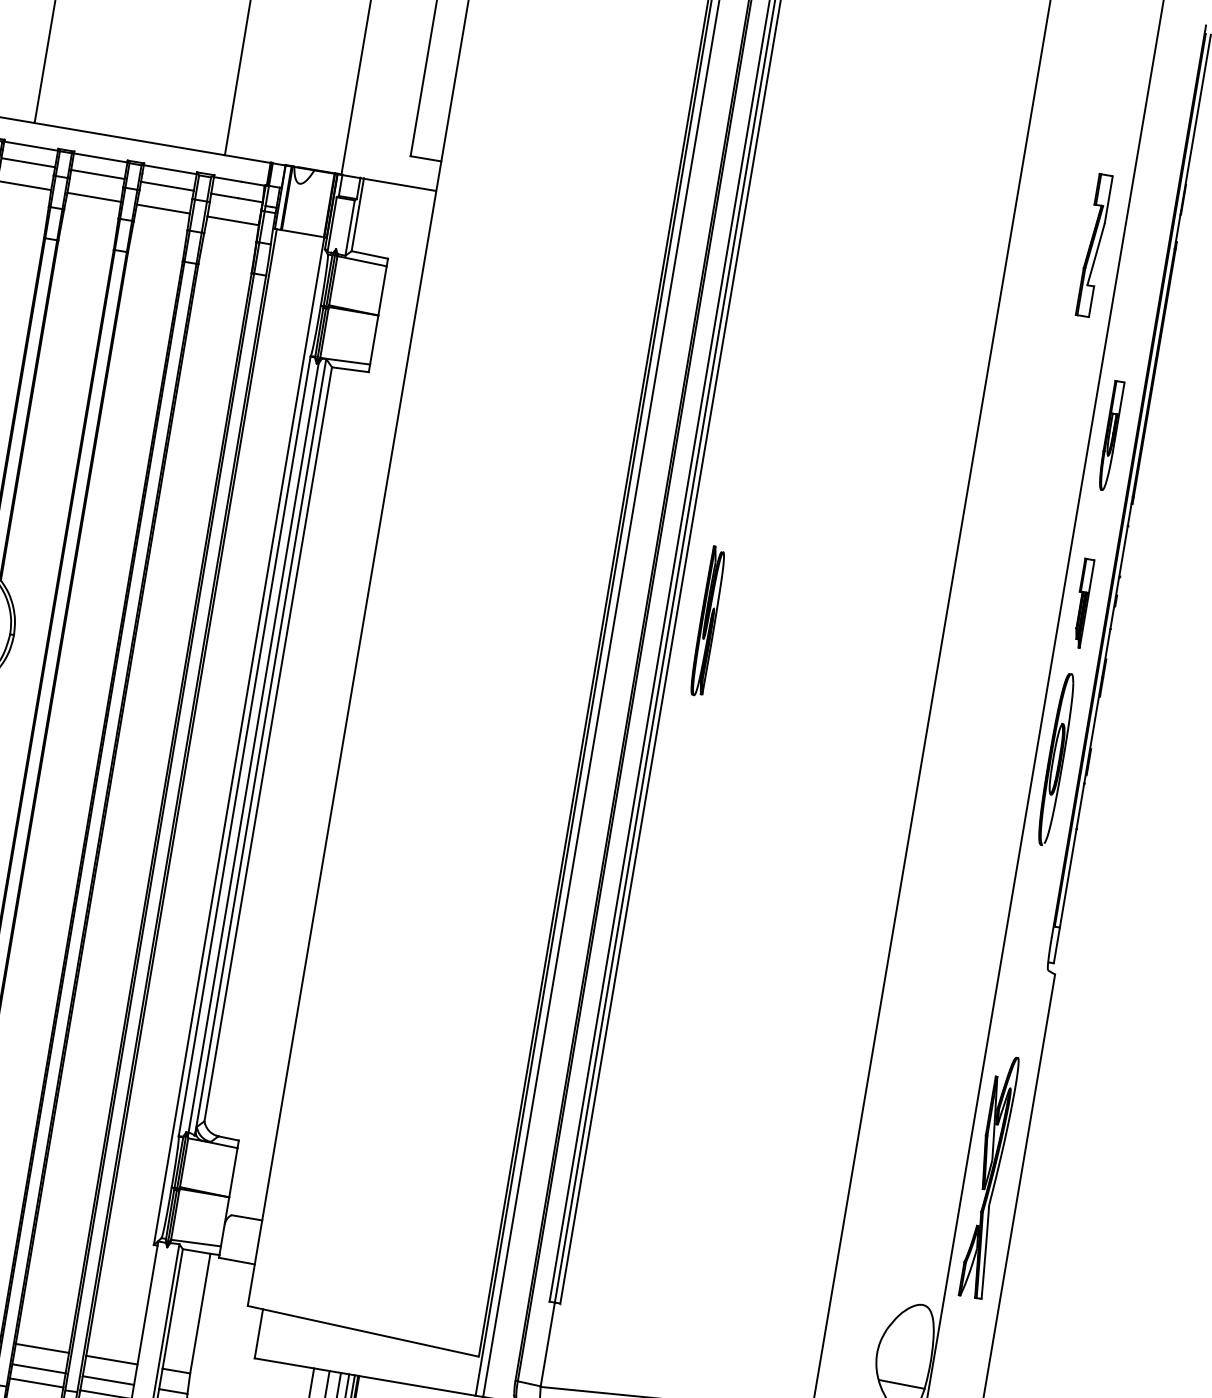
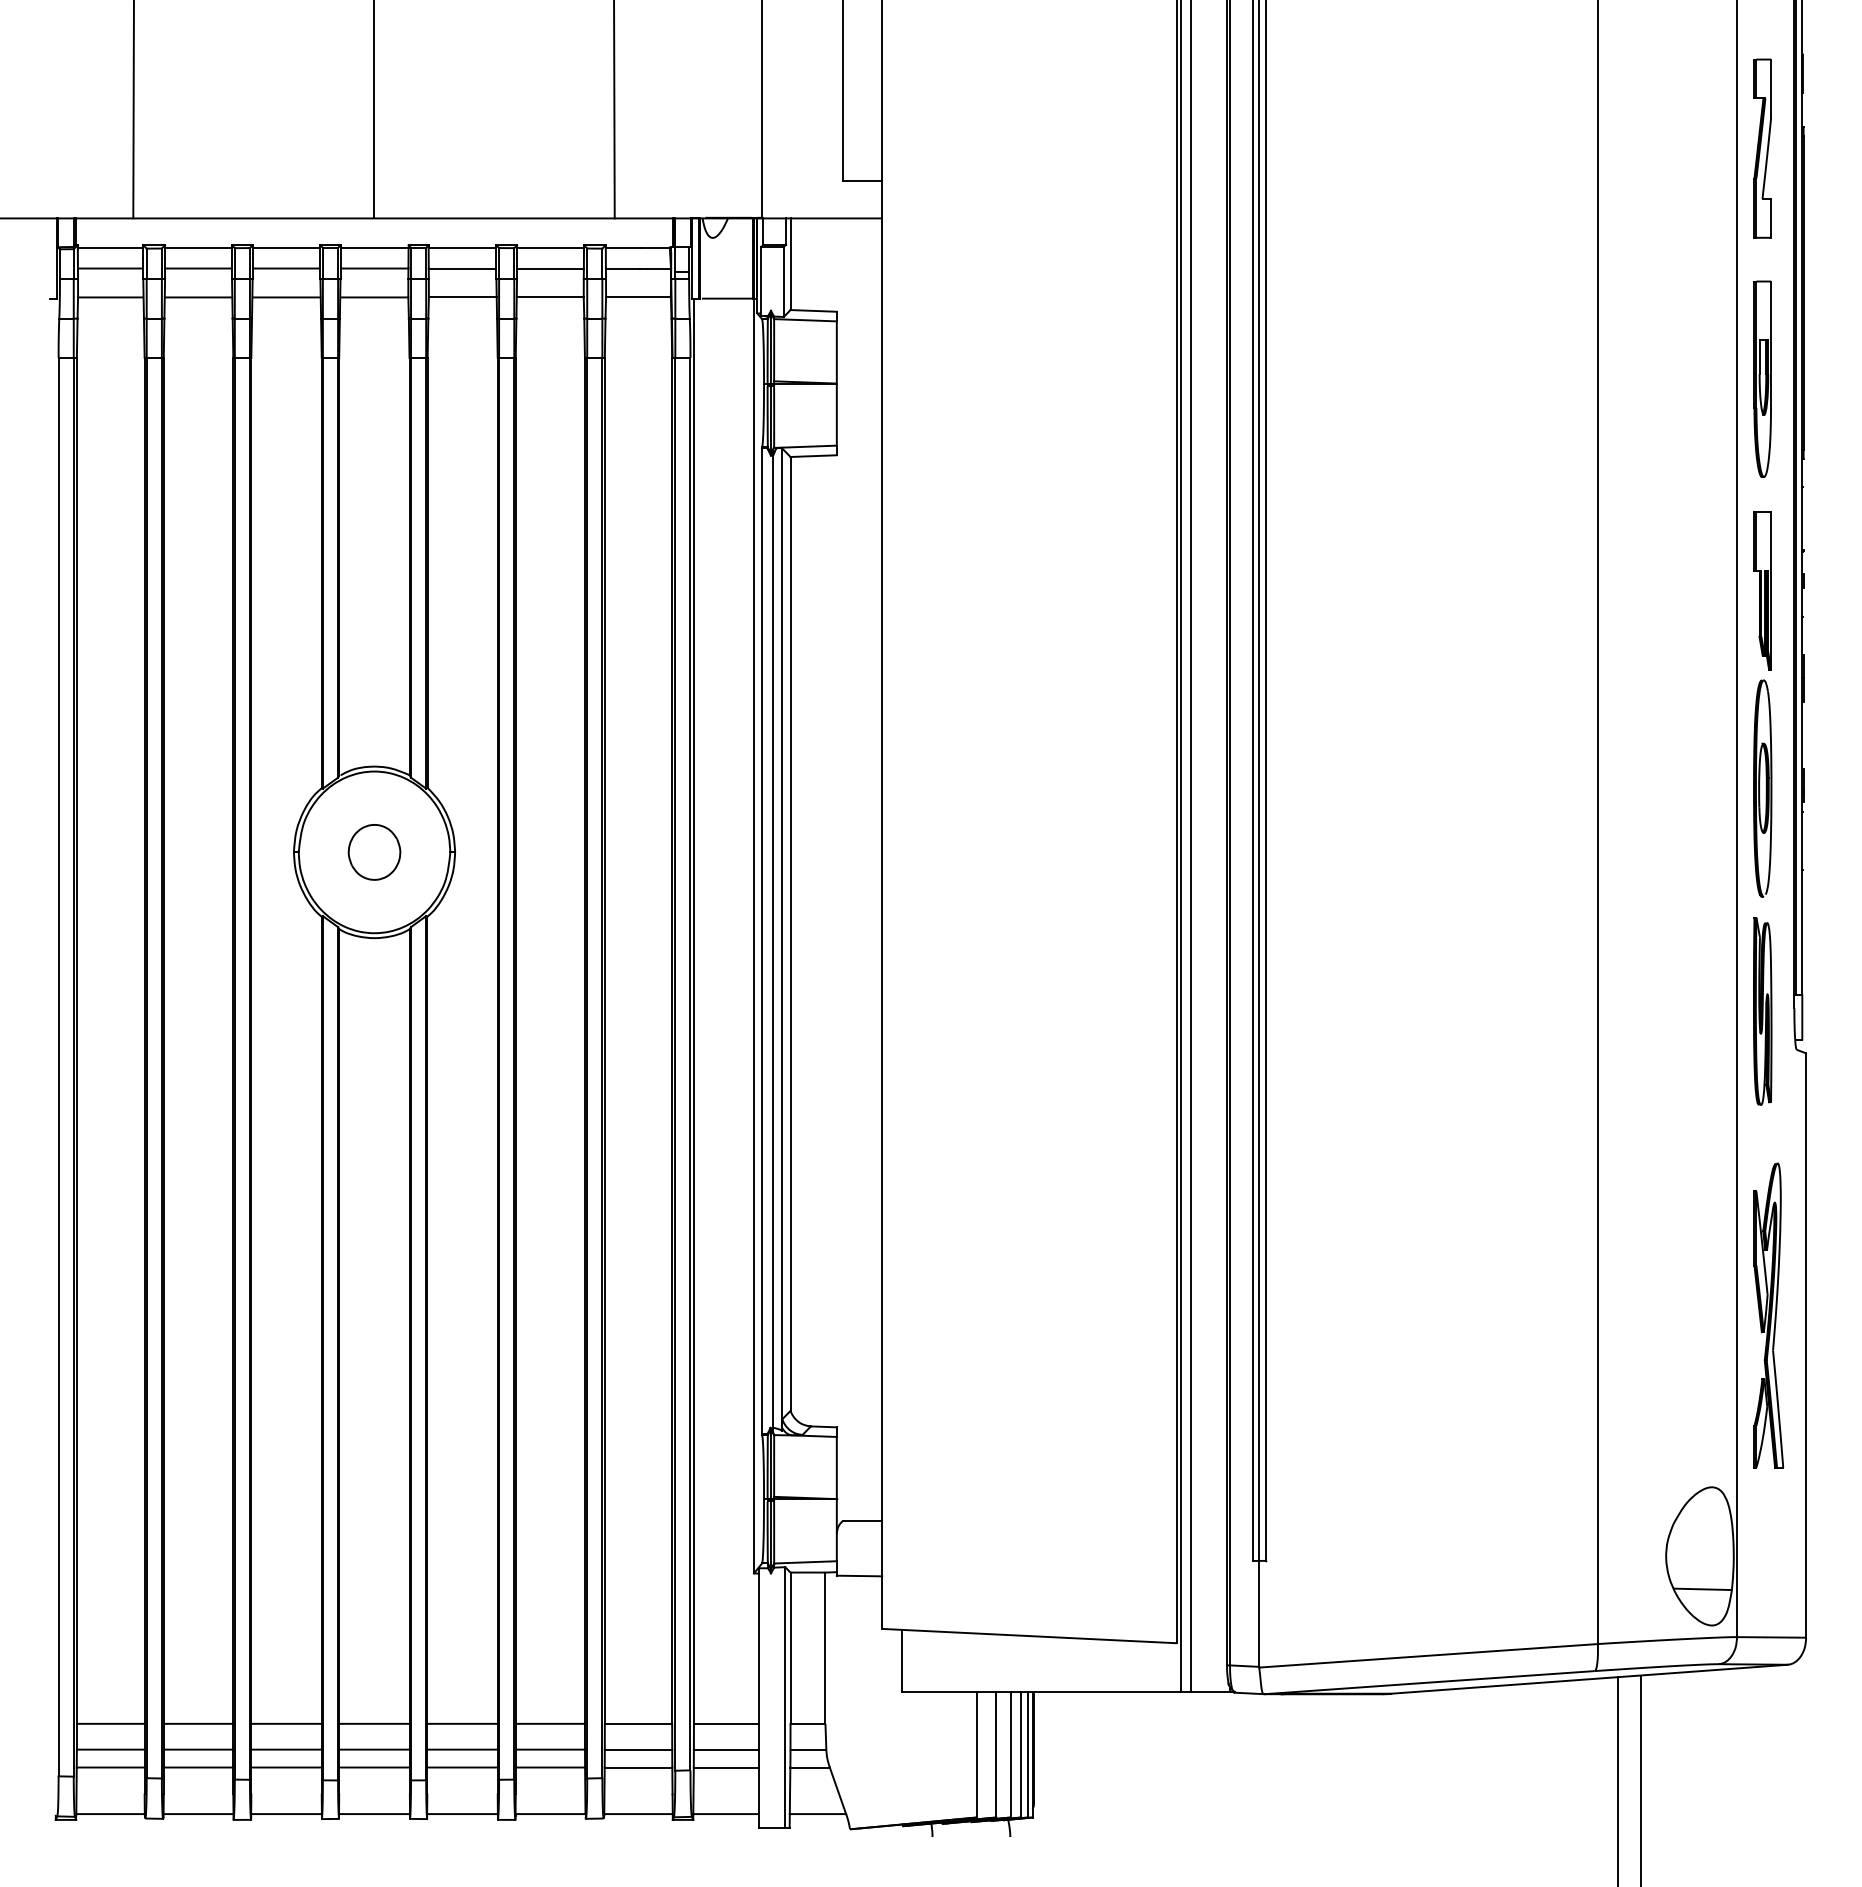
part: (1094, 245) -> (1762, 148), moved
part: (1110, 435) -> (1762, 378), size x1.43
part: (1082, 602) -> (1762, 590), size x1.43
part: (707, 621) -> (1762, 1011), moved

